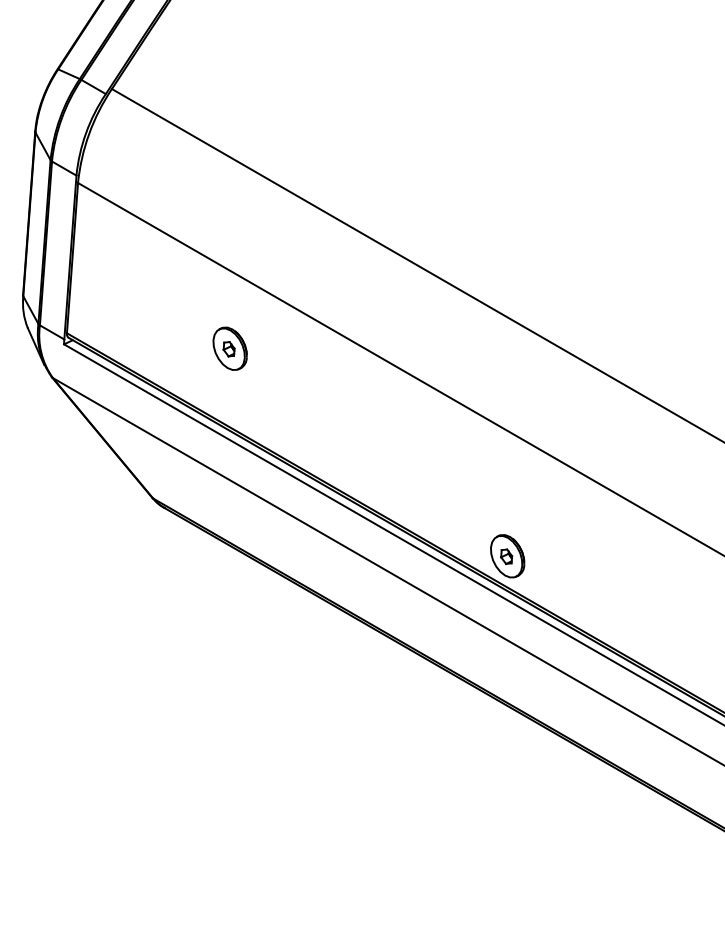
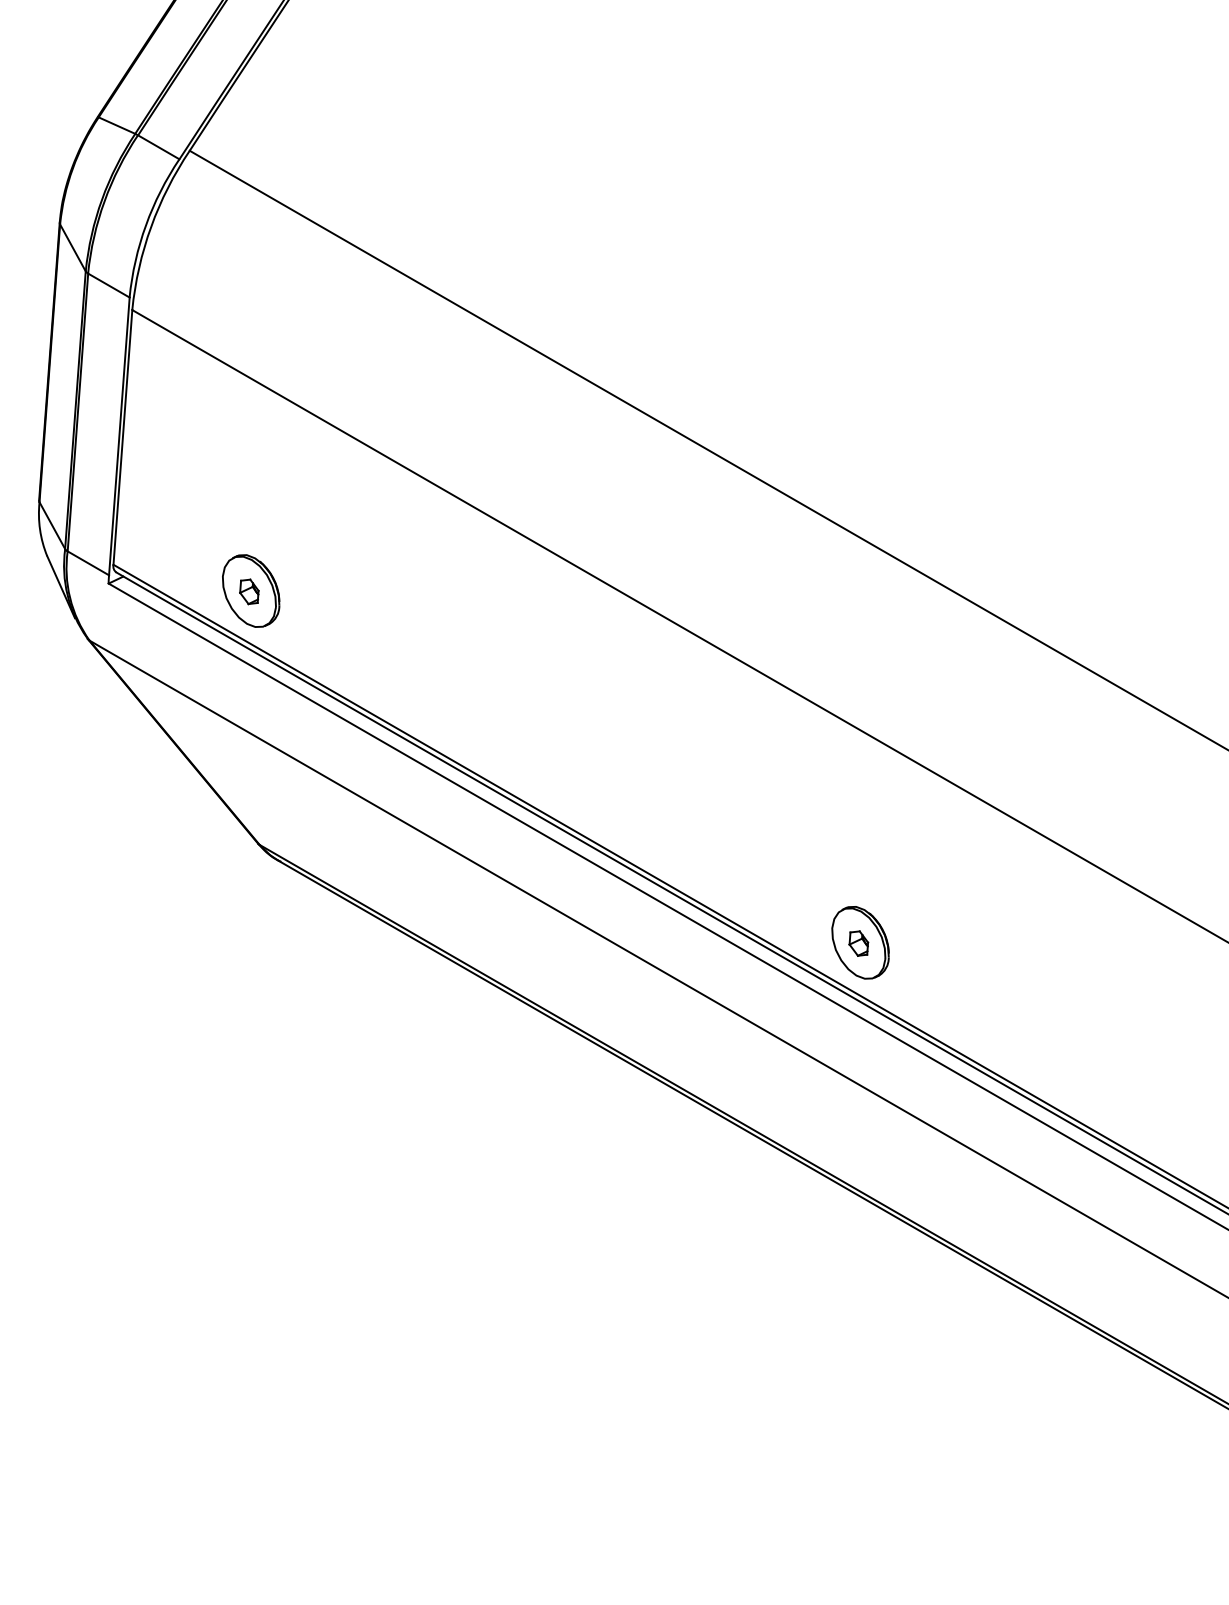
part: (229, 348) -> (250, 590), moved

